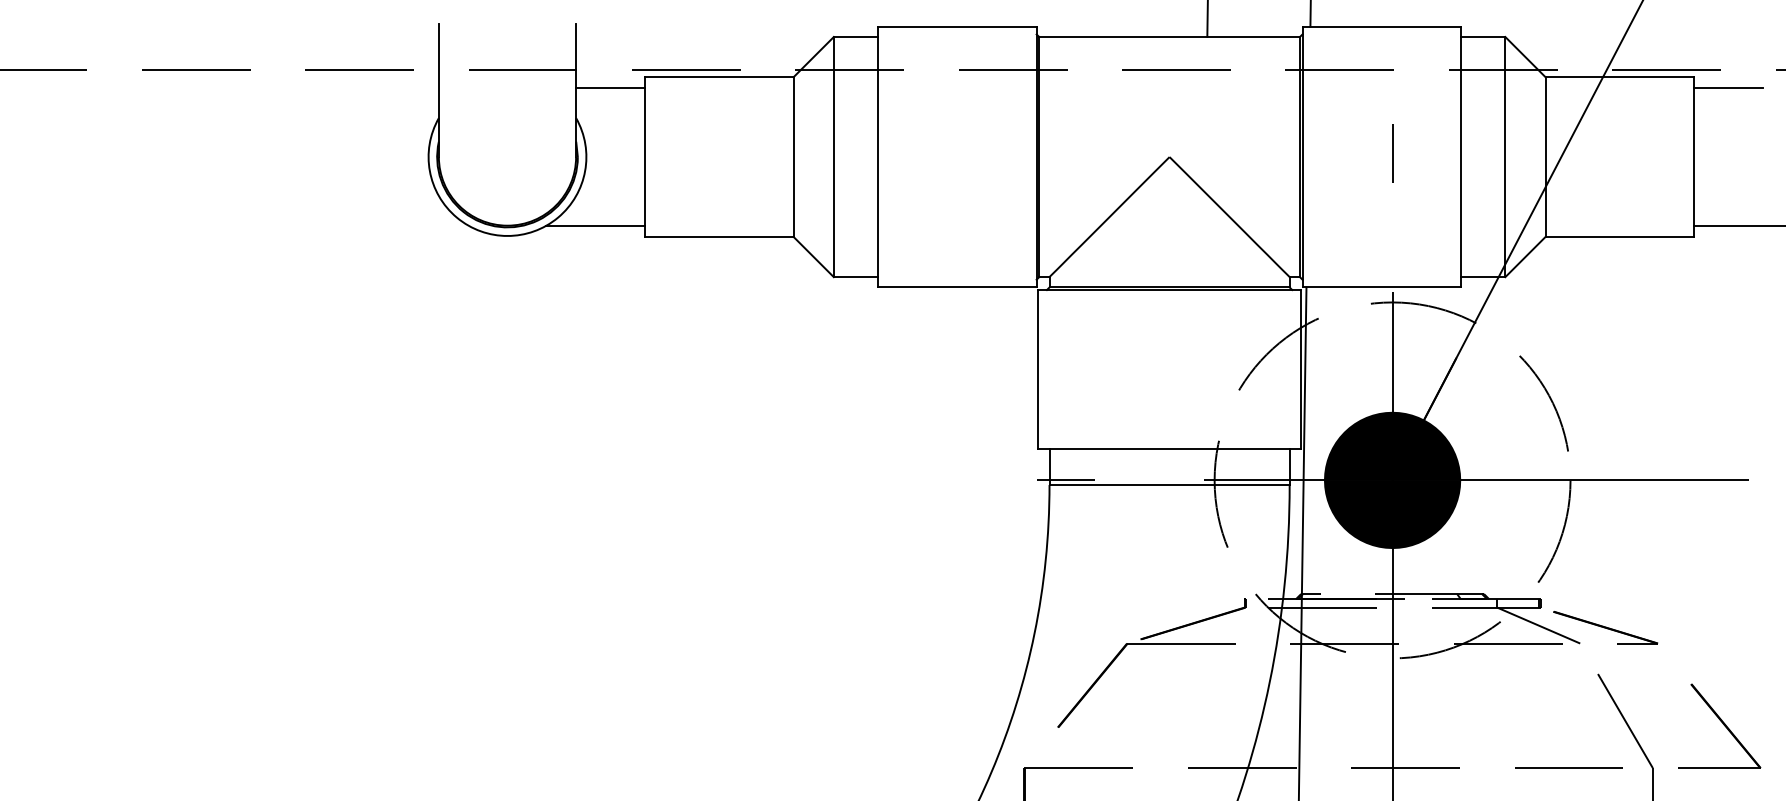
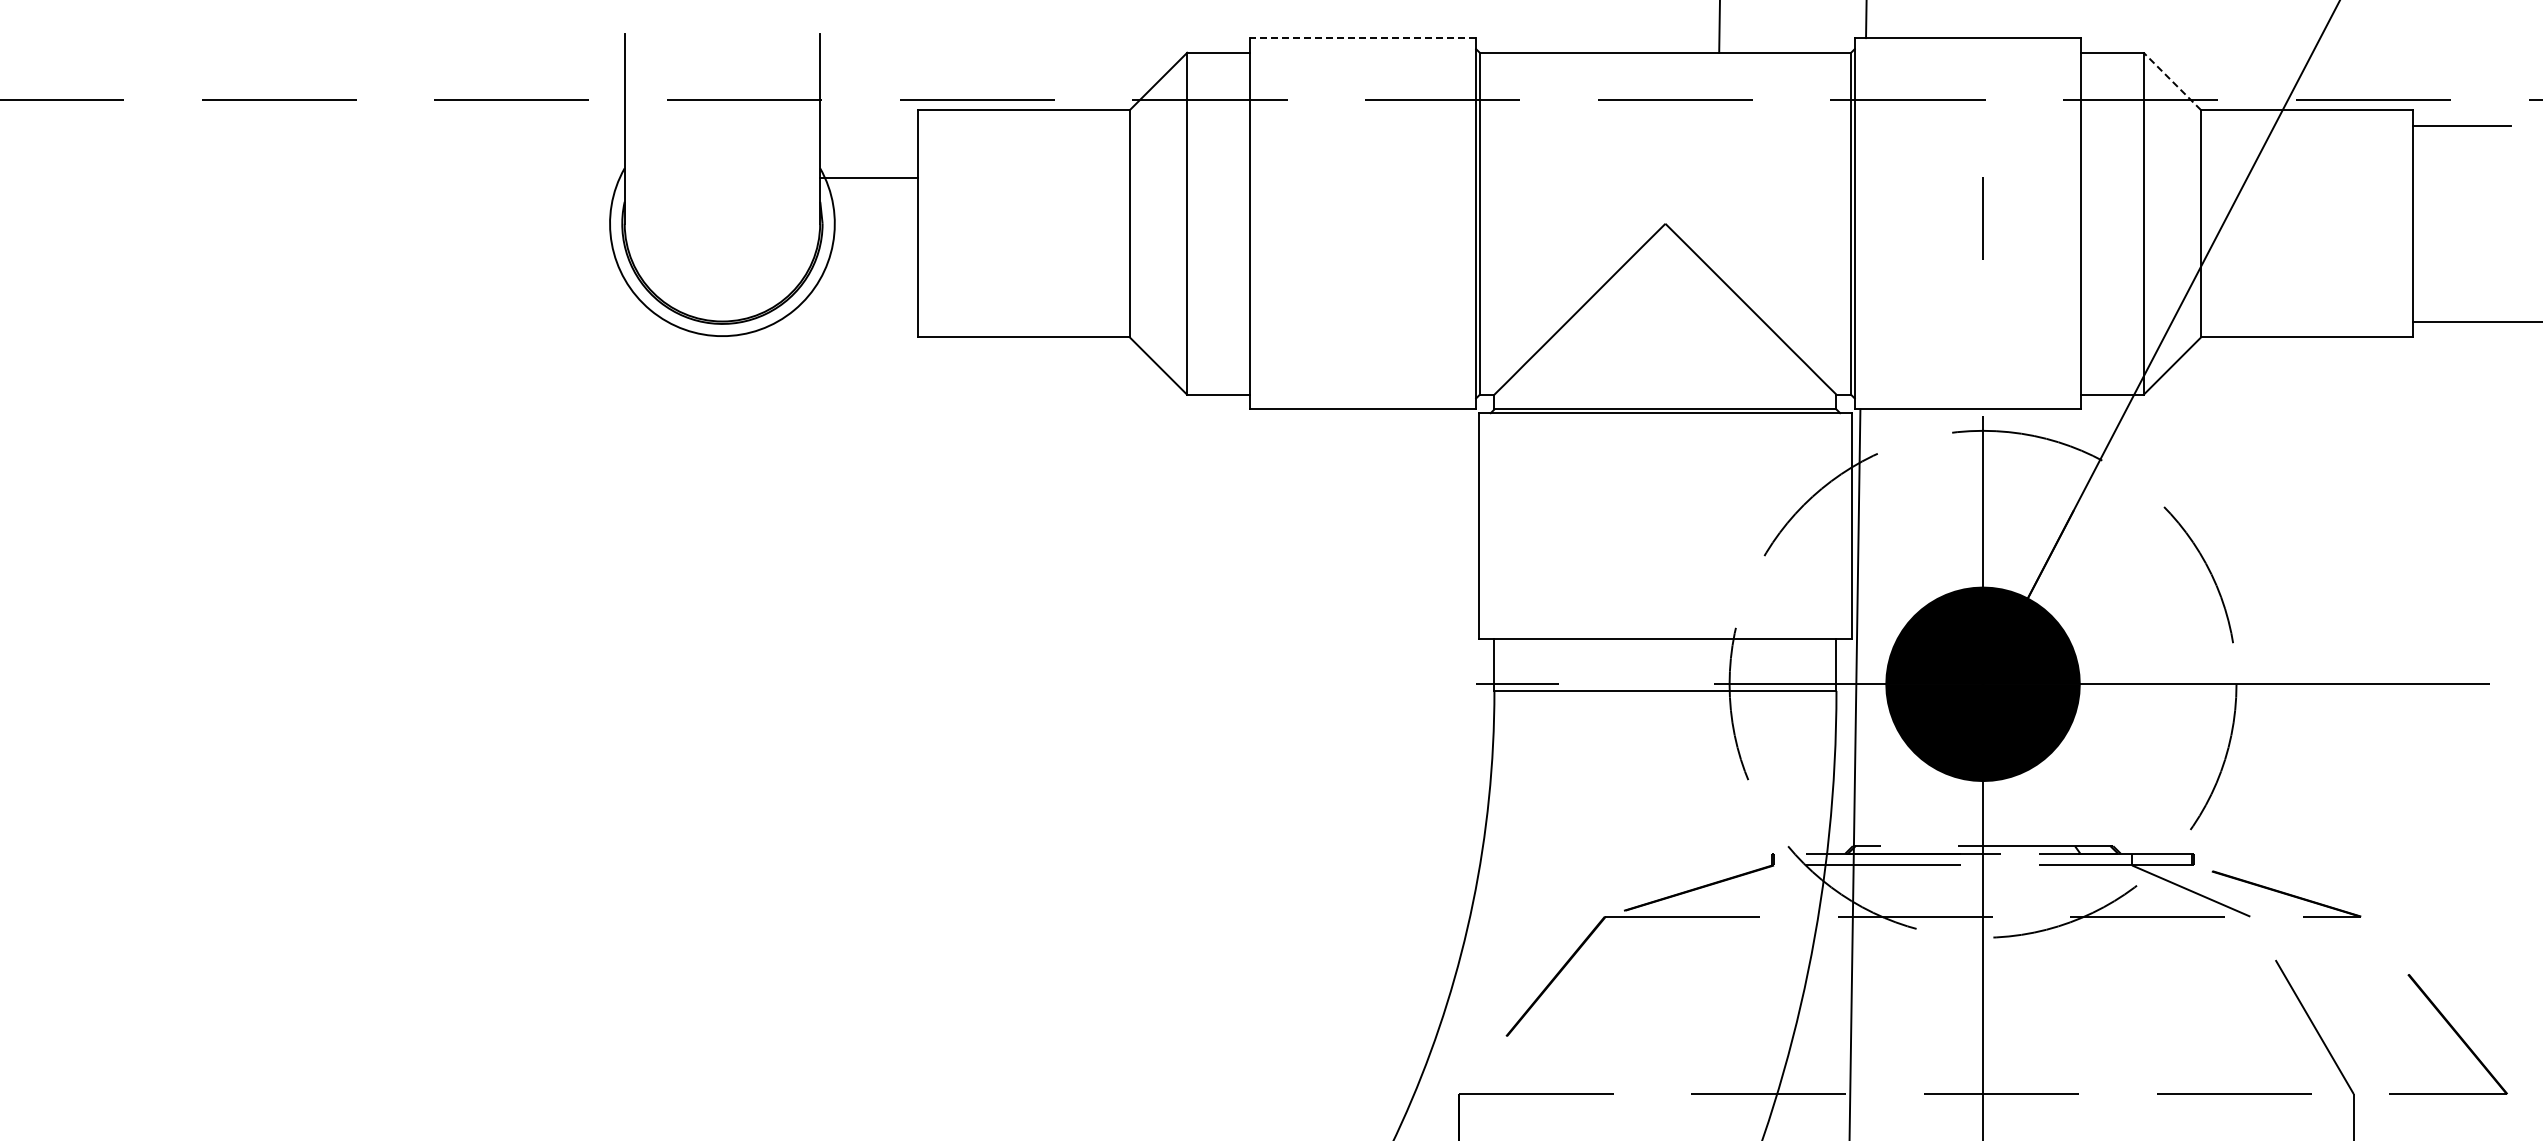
line: (957, 26) -> (1363, 38), solid -> dashed
line: (1525, 57) -> (2172, 81), solid -> dashed
line: (610, 88) -> (868, 178), moved
line: (595, 225) -> (847, 321), removed

